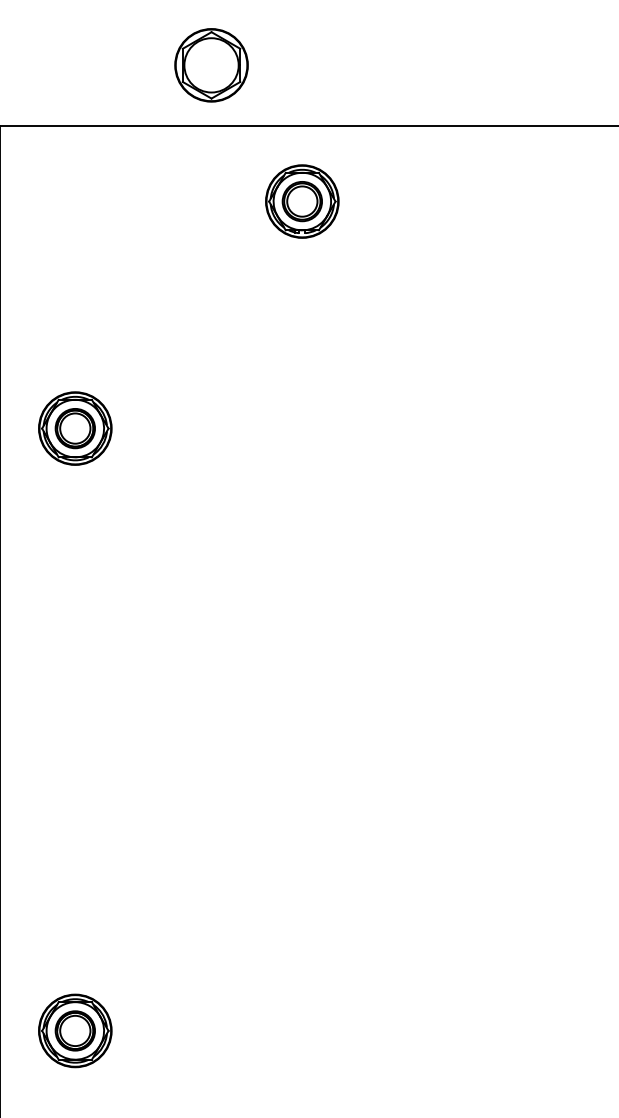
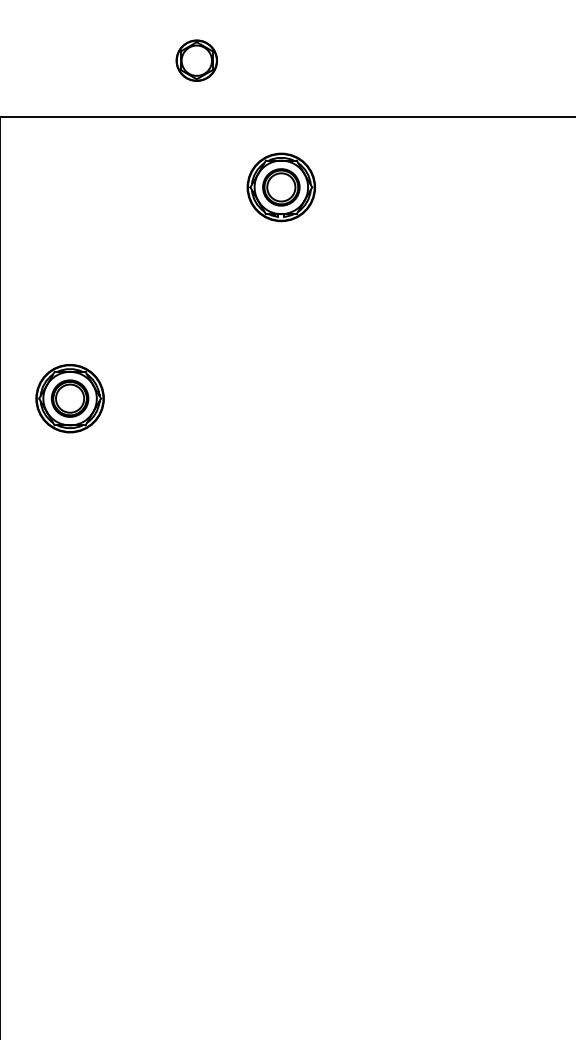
part: (211, 65) -> (196, 60), size x0.6
part: (75, 1030) -> (70, 958), removed

